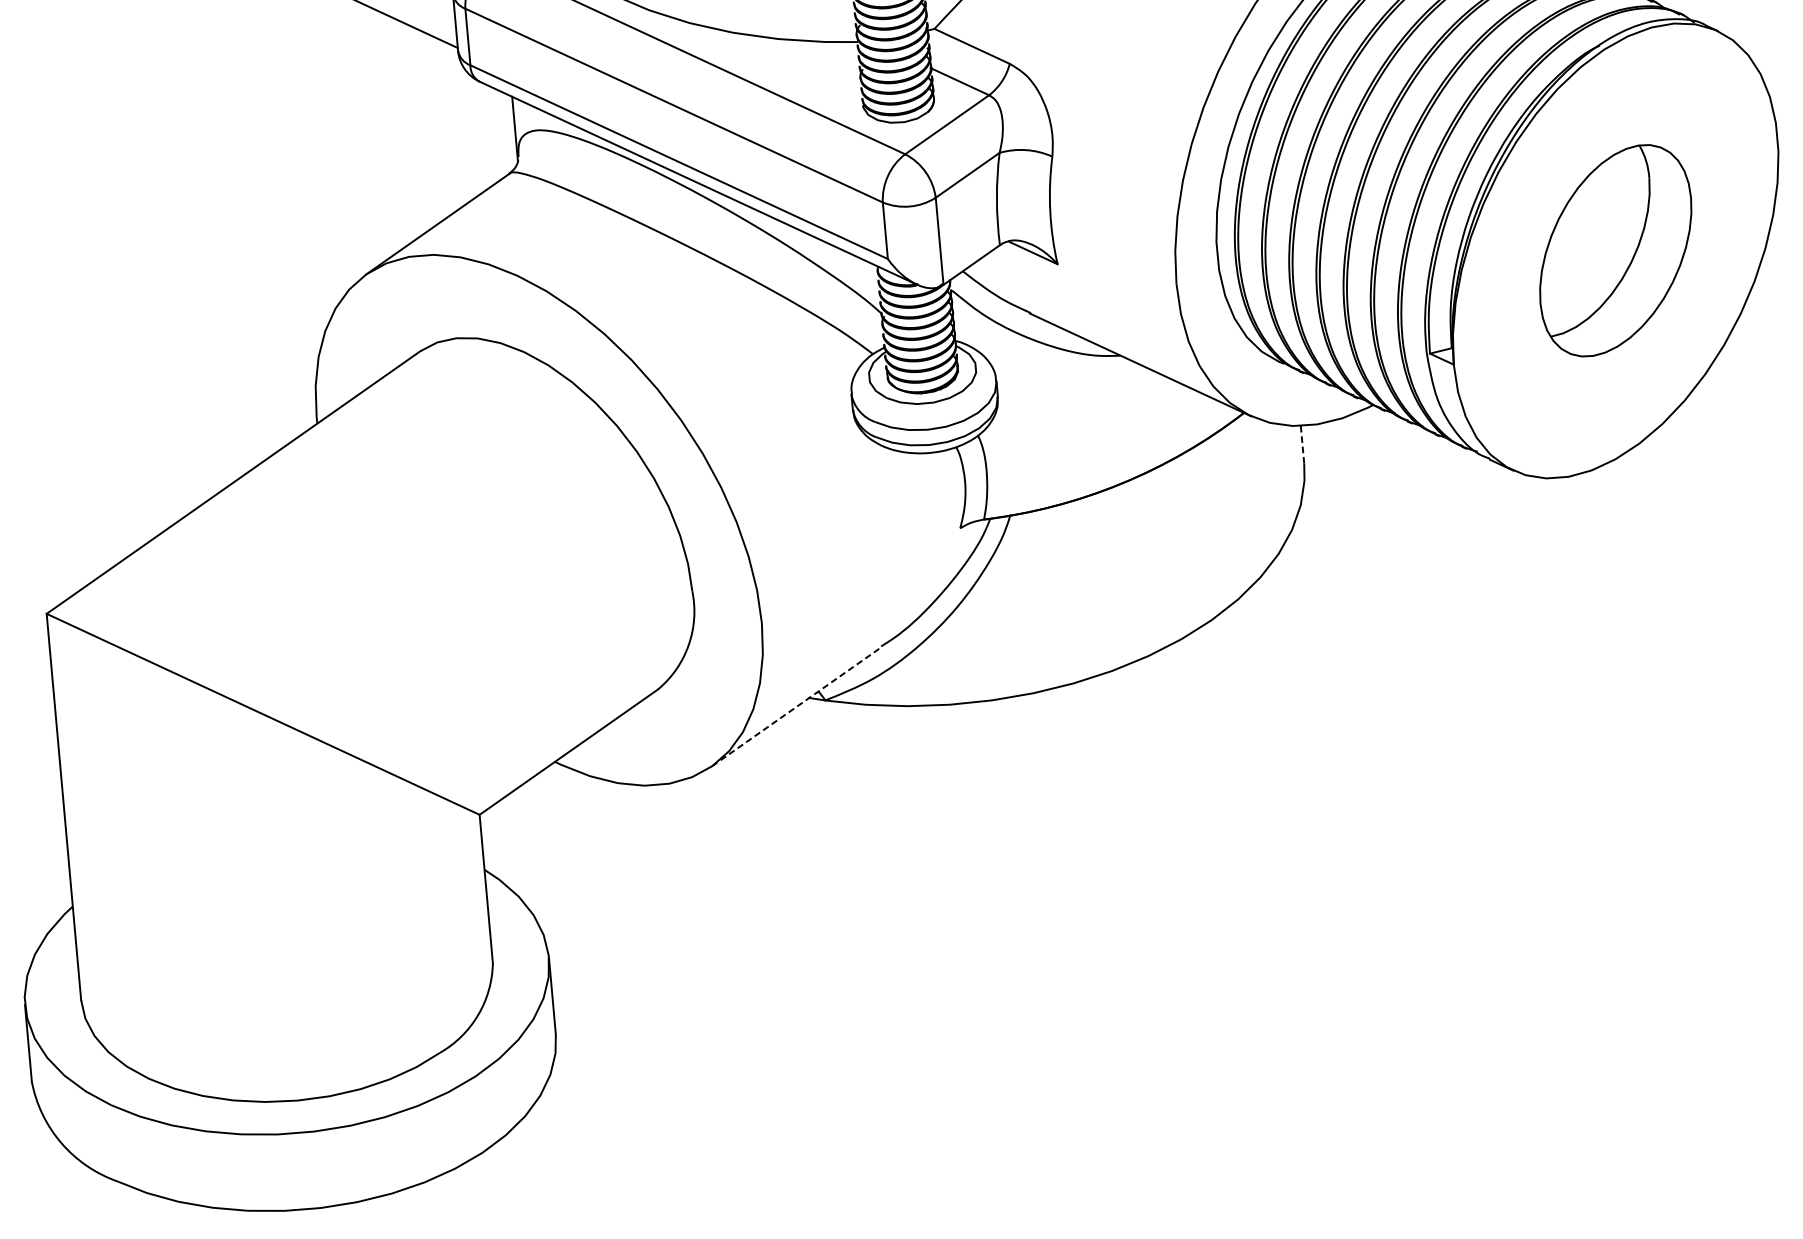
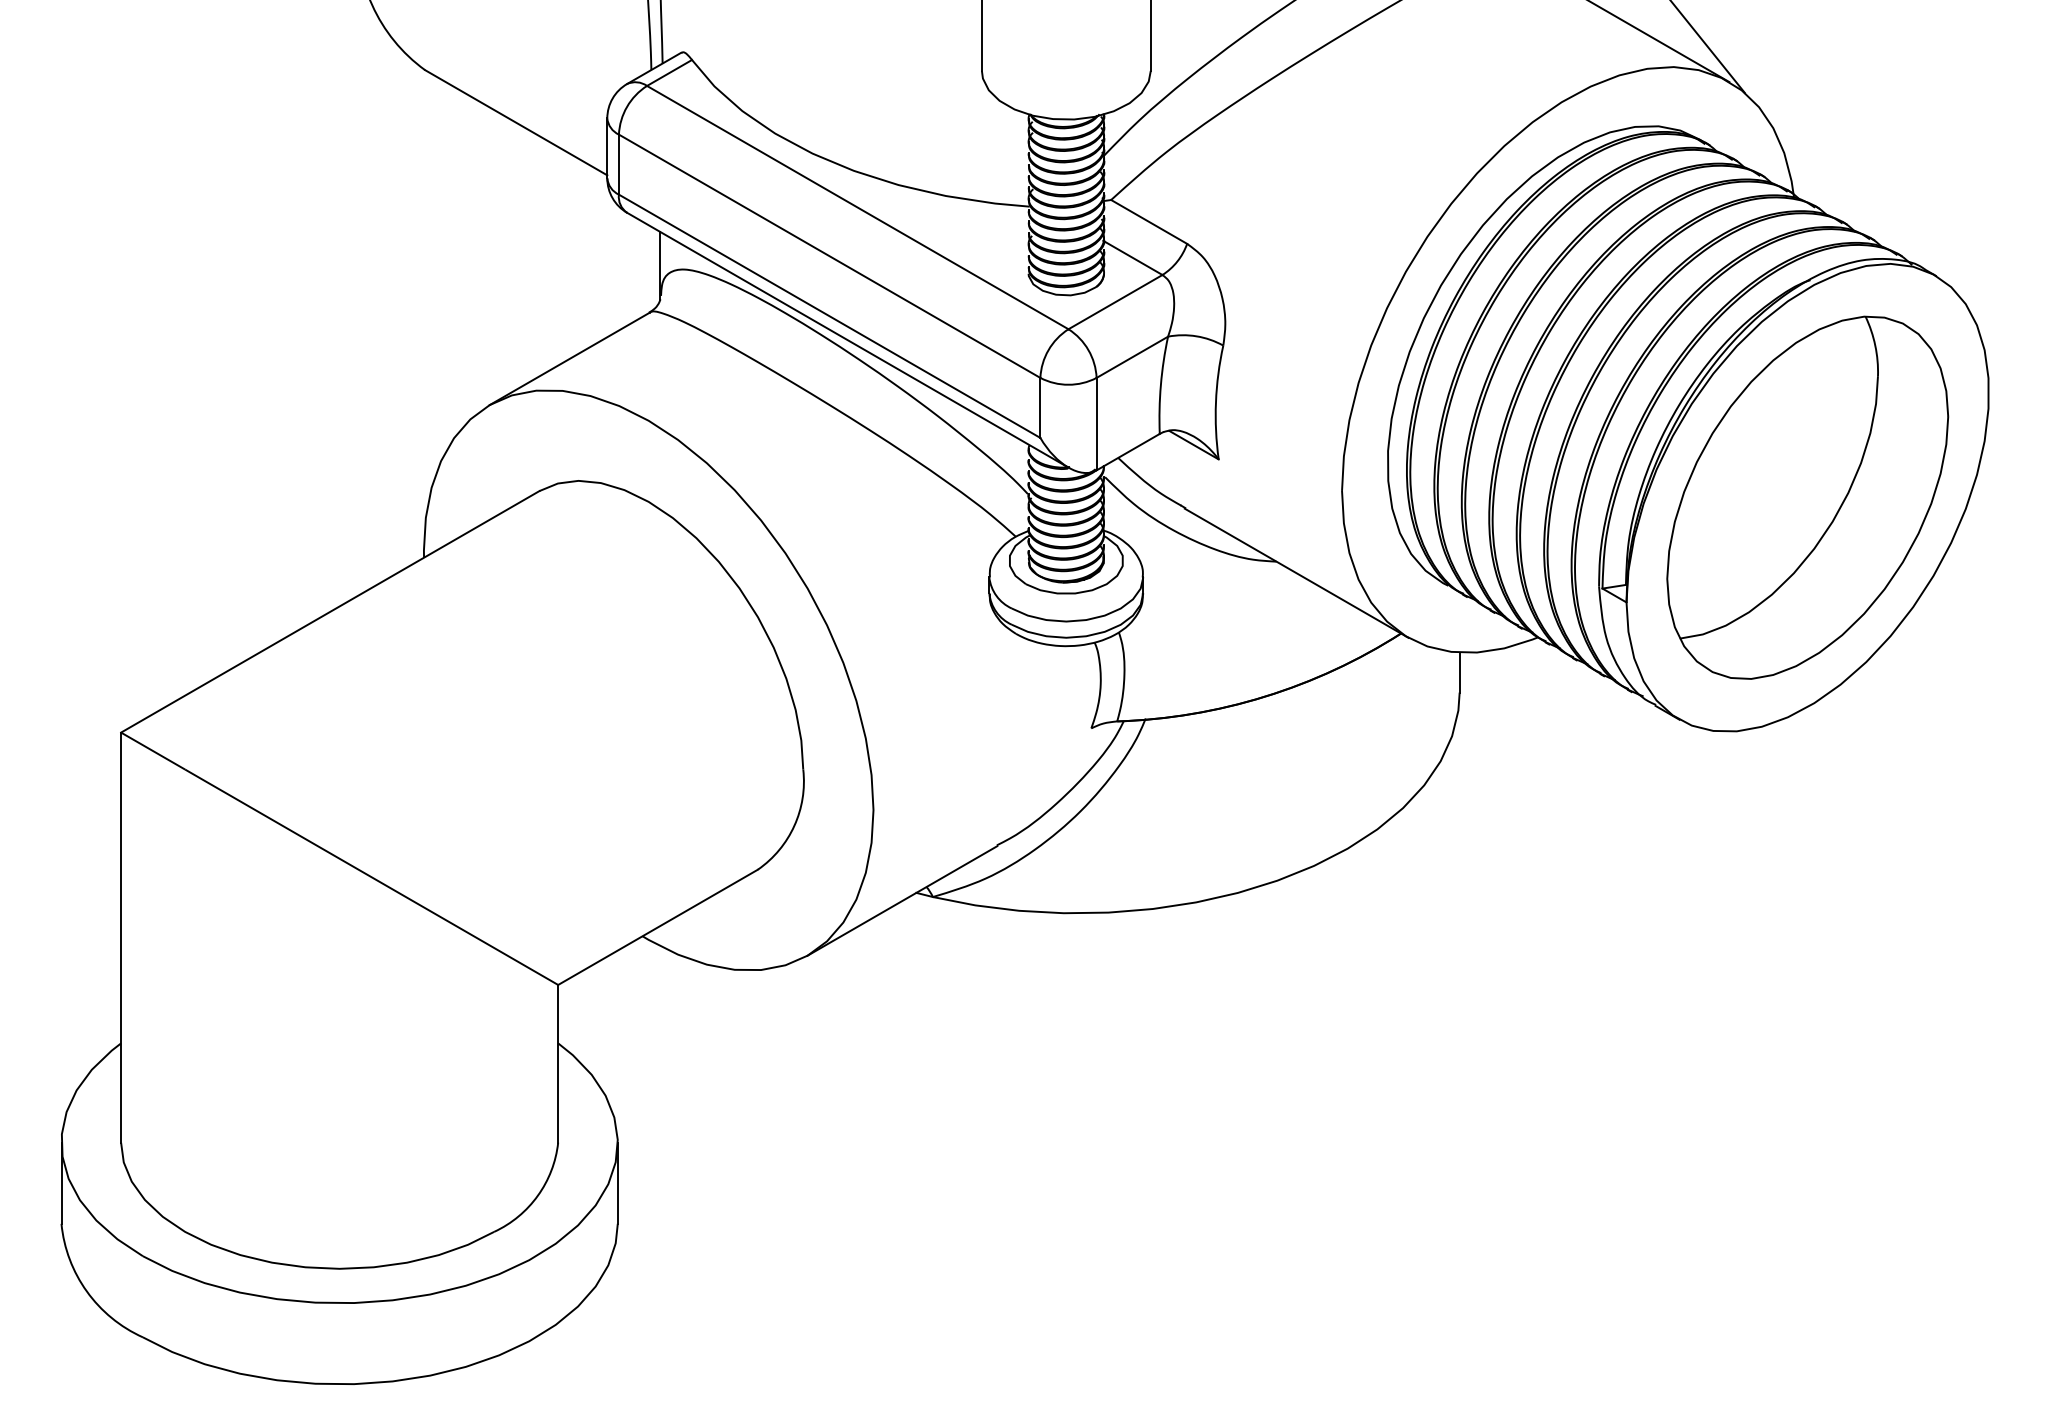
part: (1615, 250) -> (1807, 497), size x1.67
line: (1302, 444) -> (1459, 672), dashed -> solid
line: (796, 706) -> (902, 900), dashed -> solid

